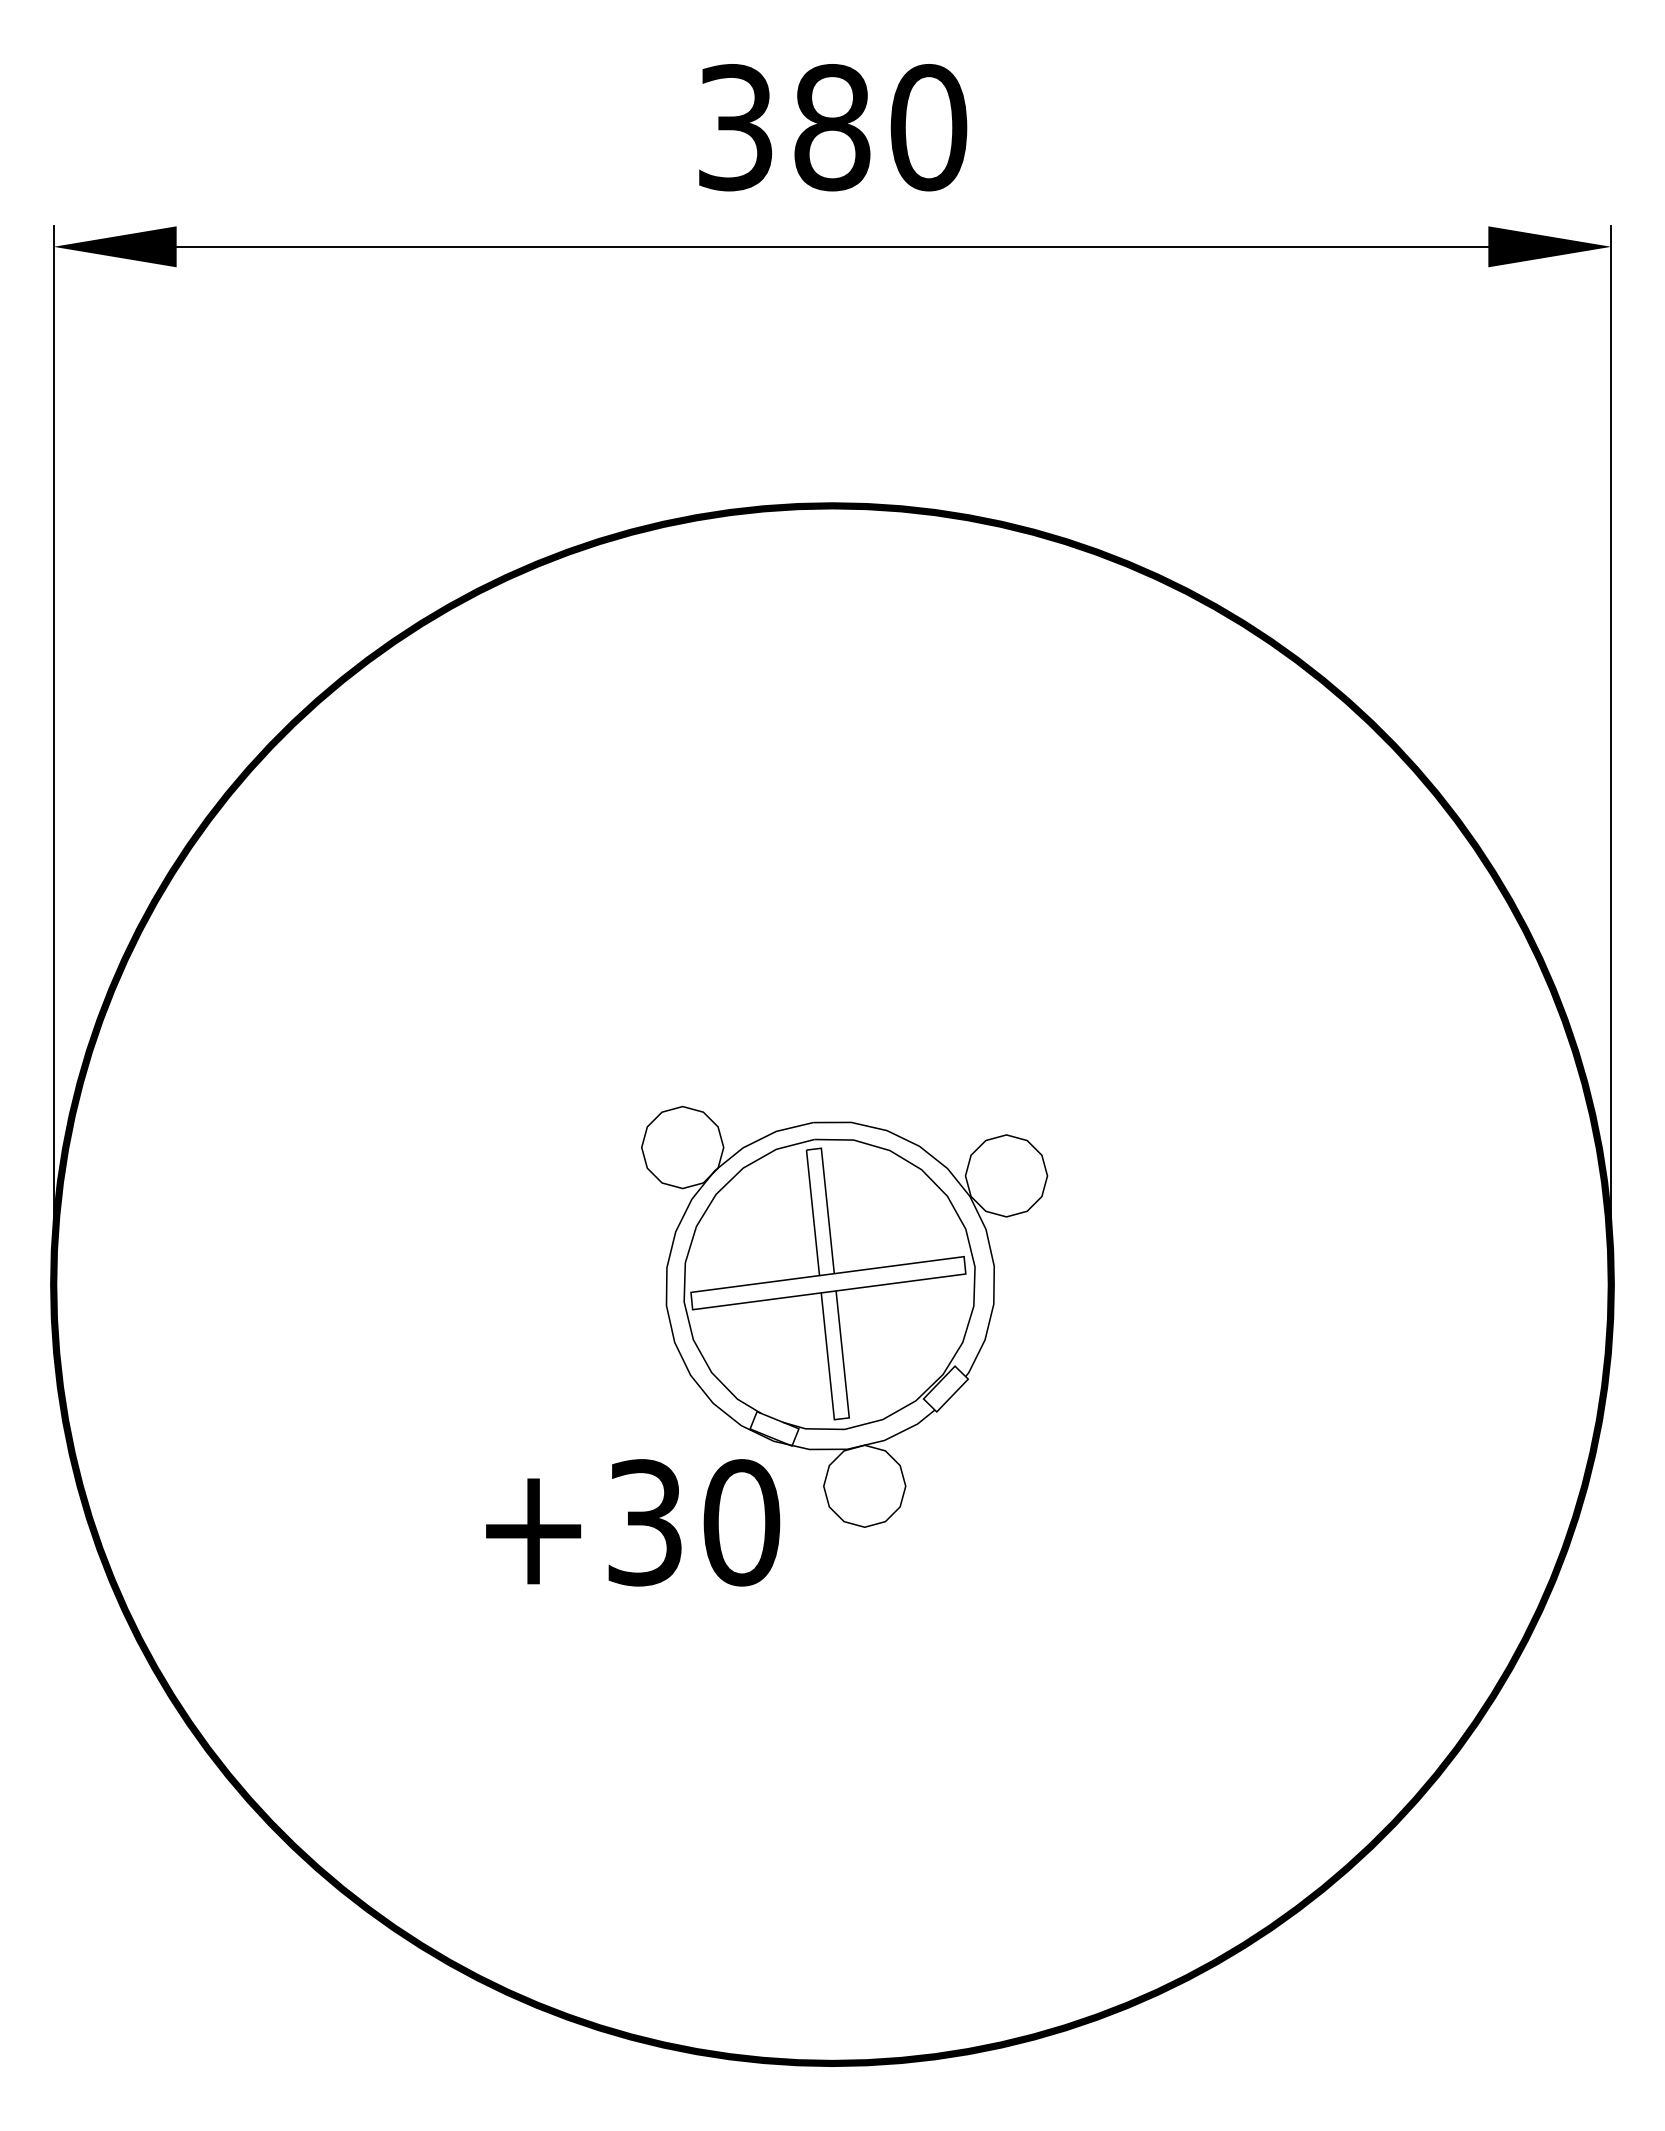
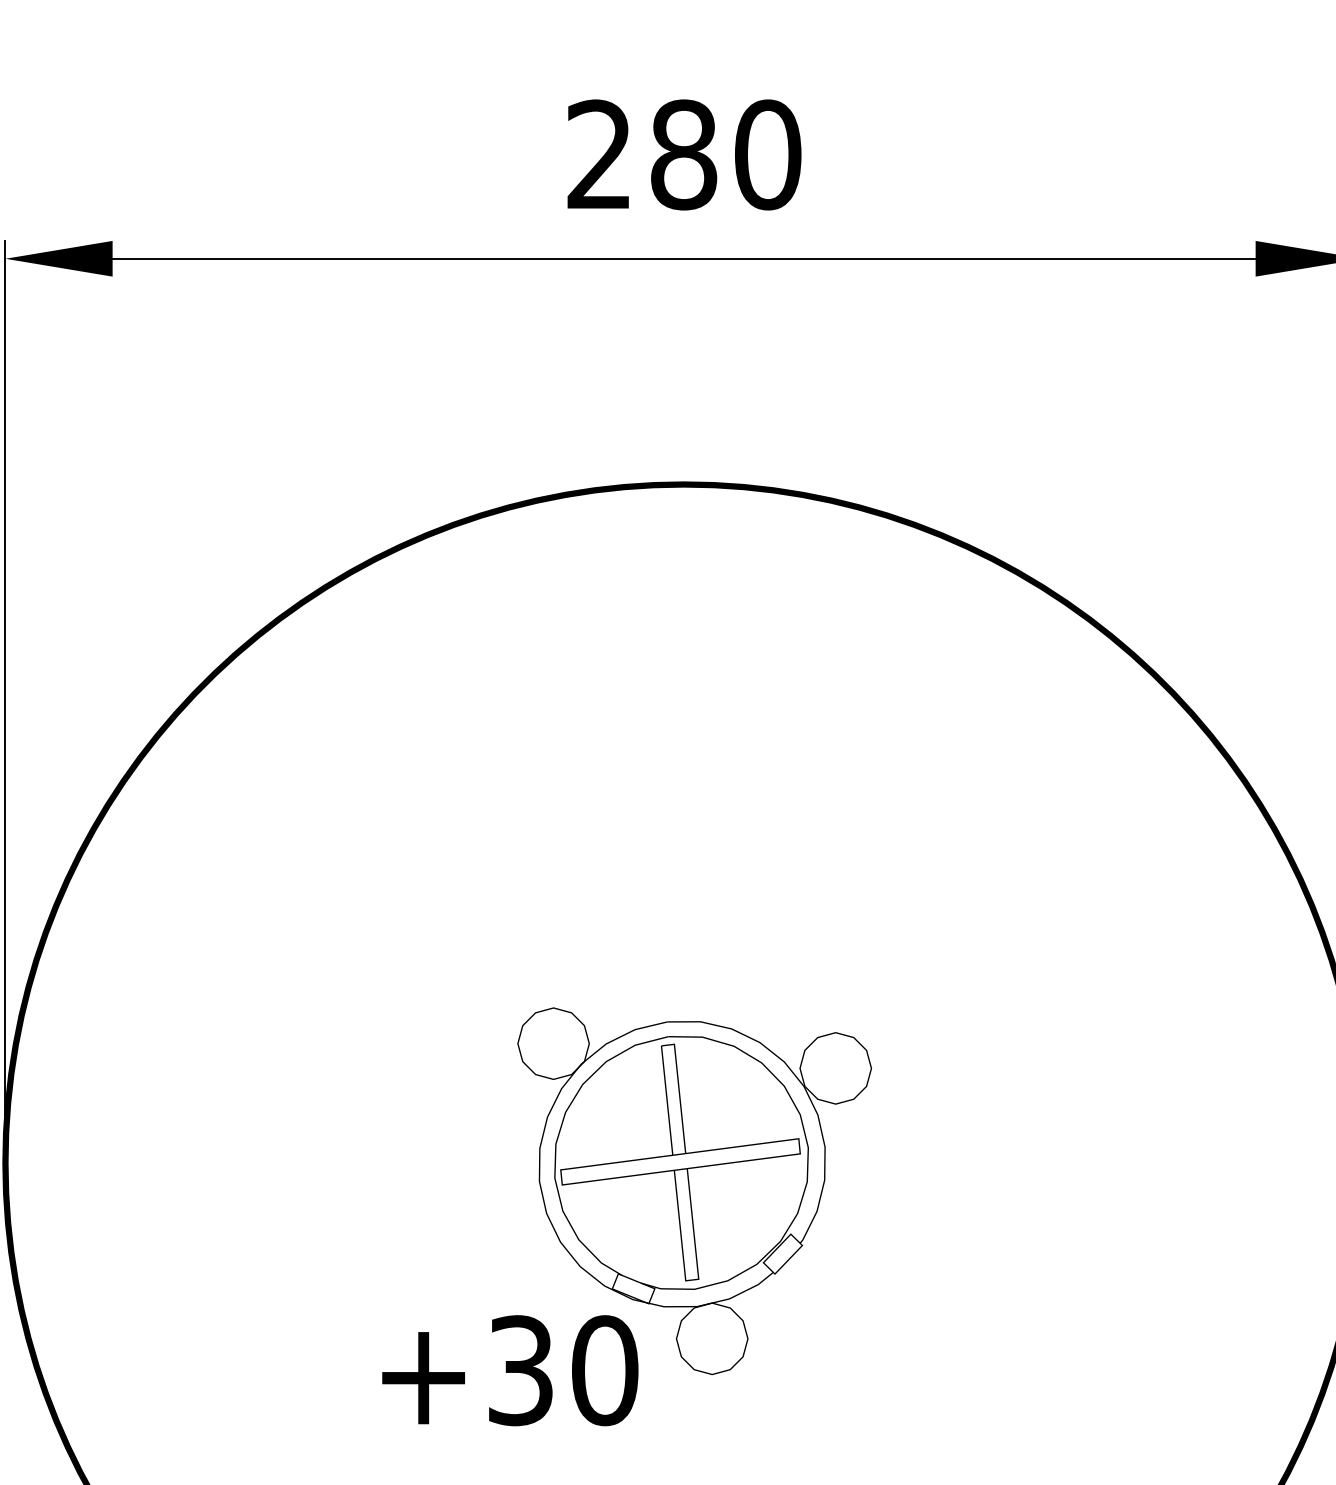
text: (735, 127) -> (599, 154), 380 -> 280

